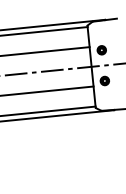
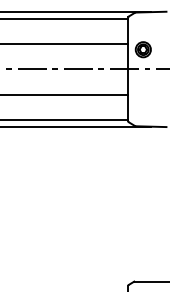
part: (101, 50) -> (143, 49), size x1.4
part: (104, 80) -> (143, 88), removed

